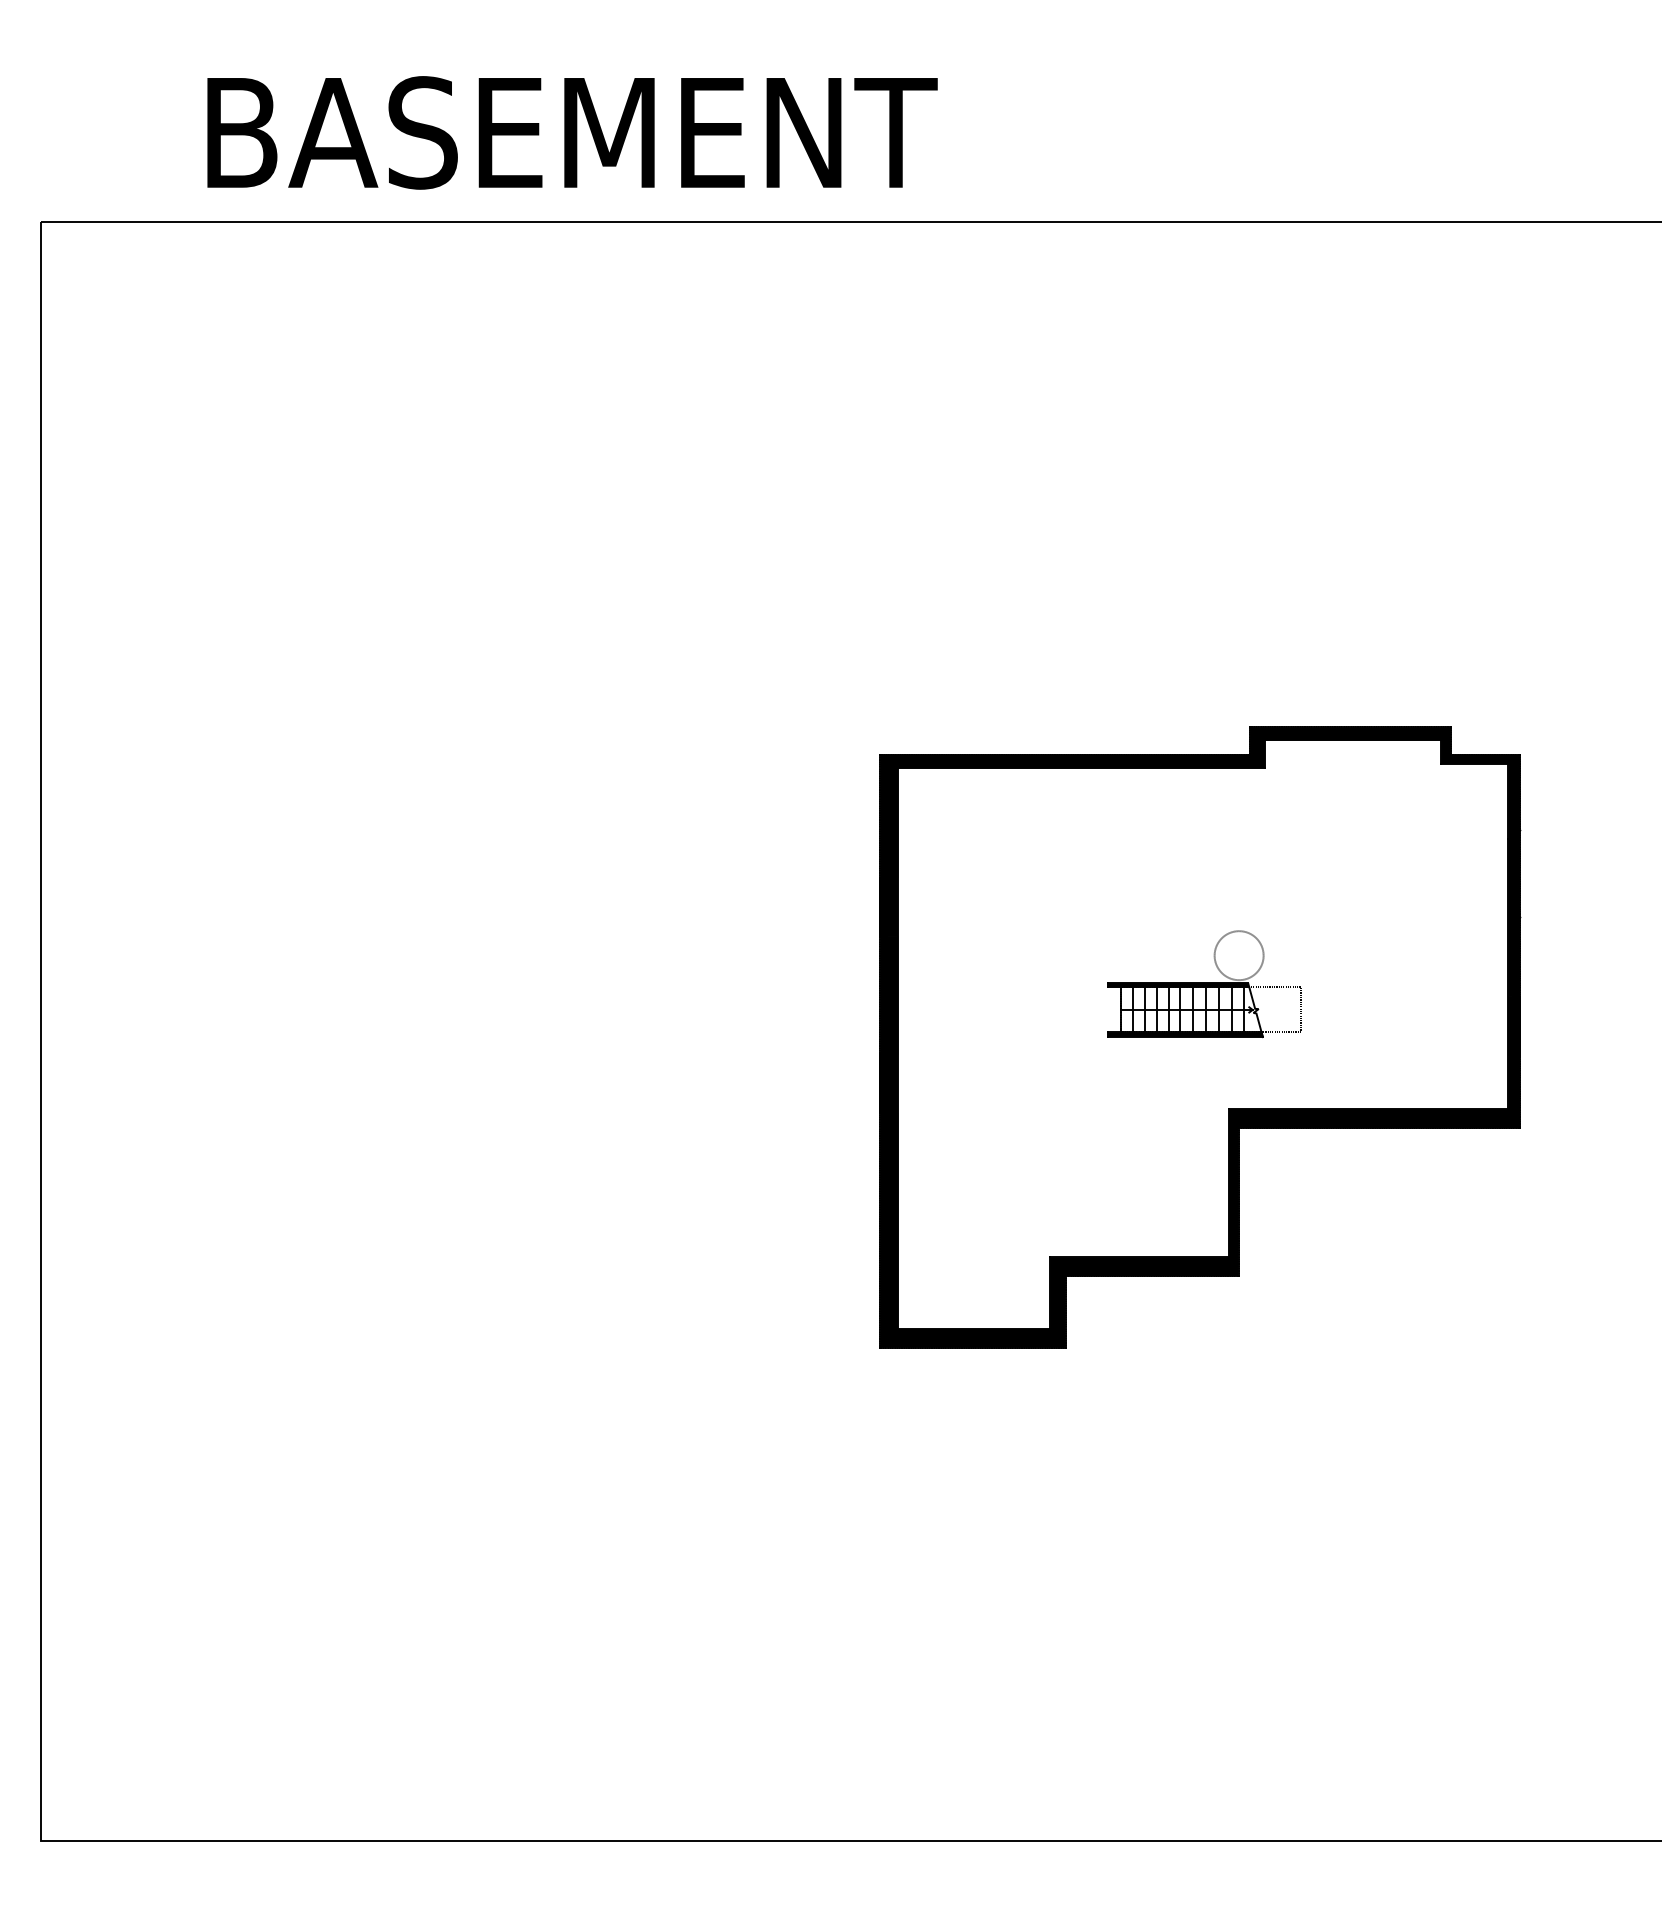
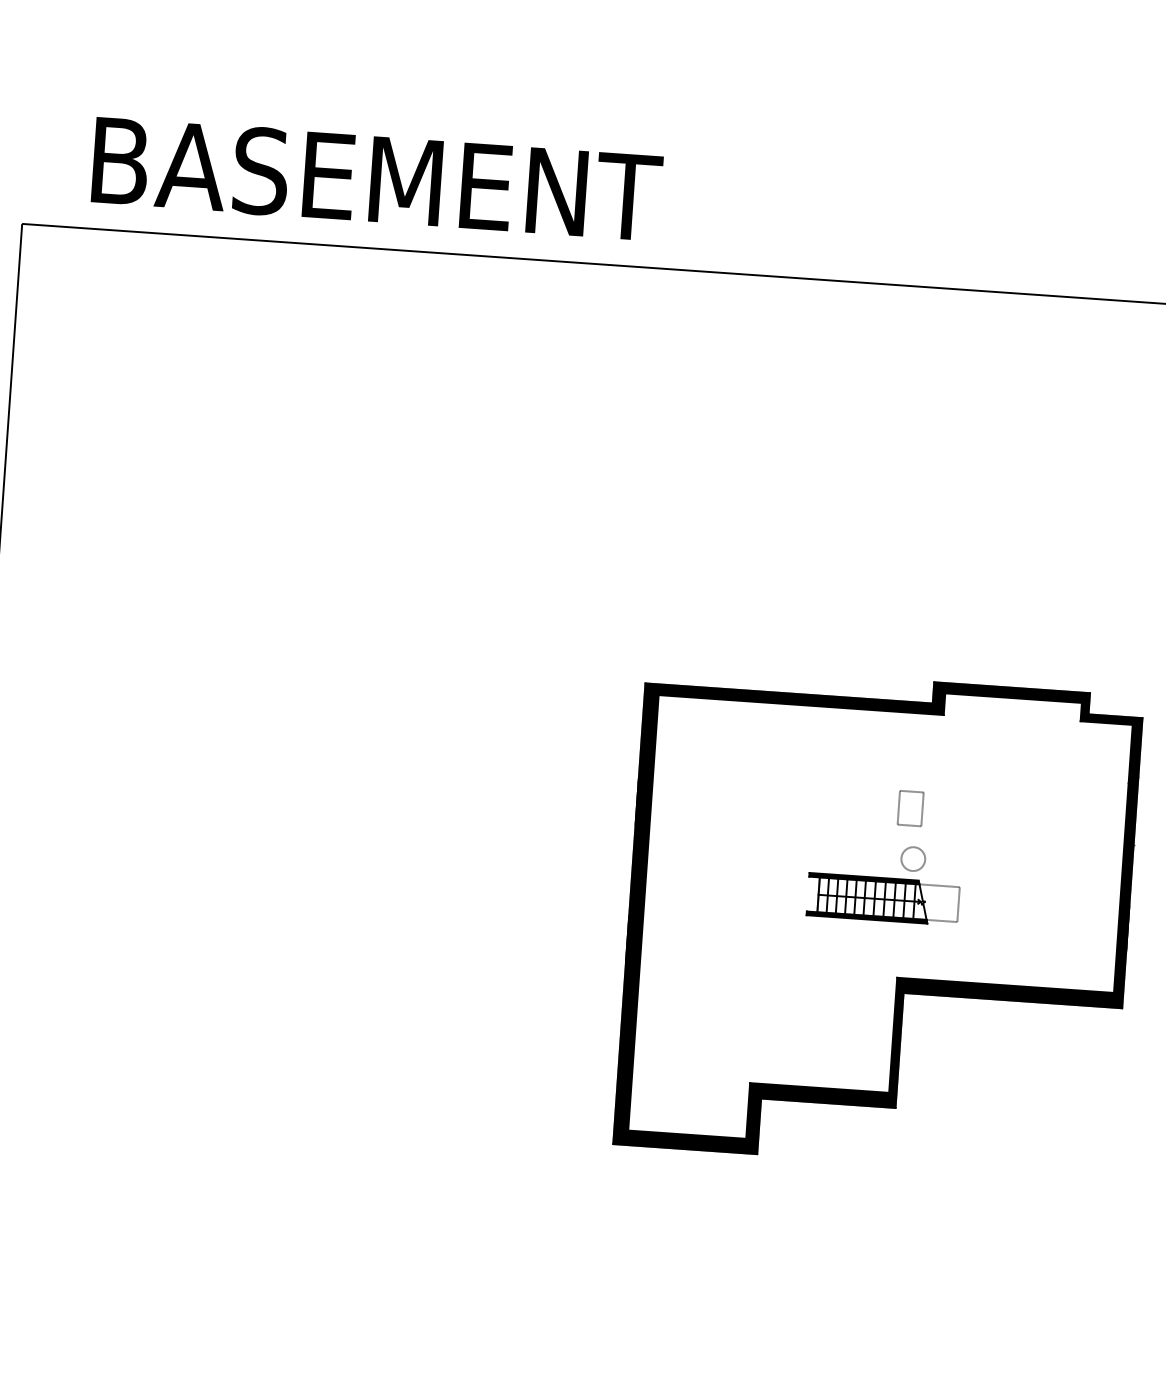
text: (572, 132) -> (377, 179), moved
part: (1216, 890) -> (899, 807), added
circle: (1238, 955) -> (912, 858), size x0.62

